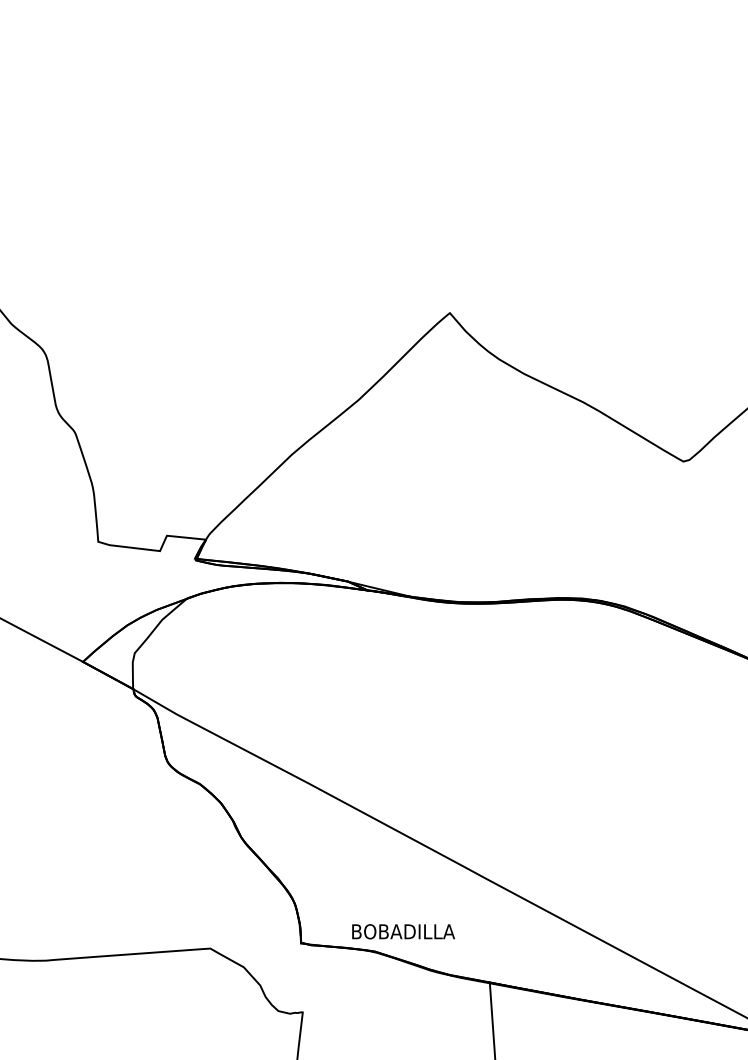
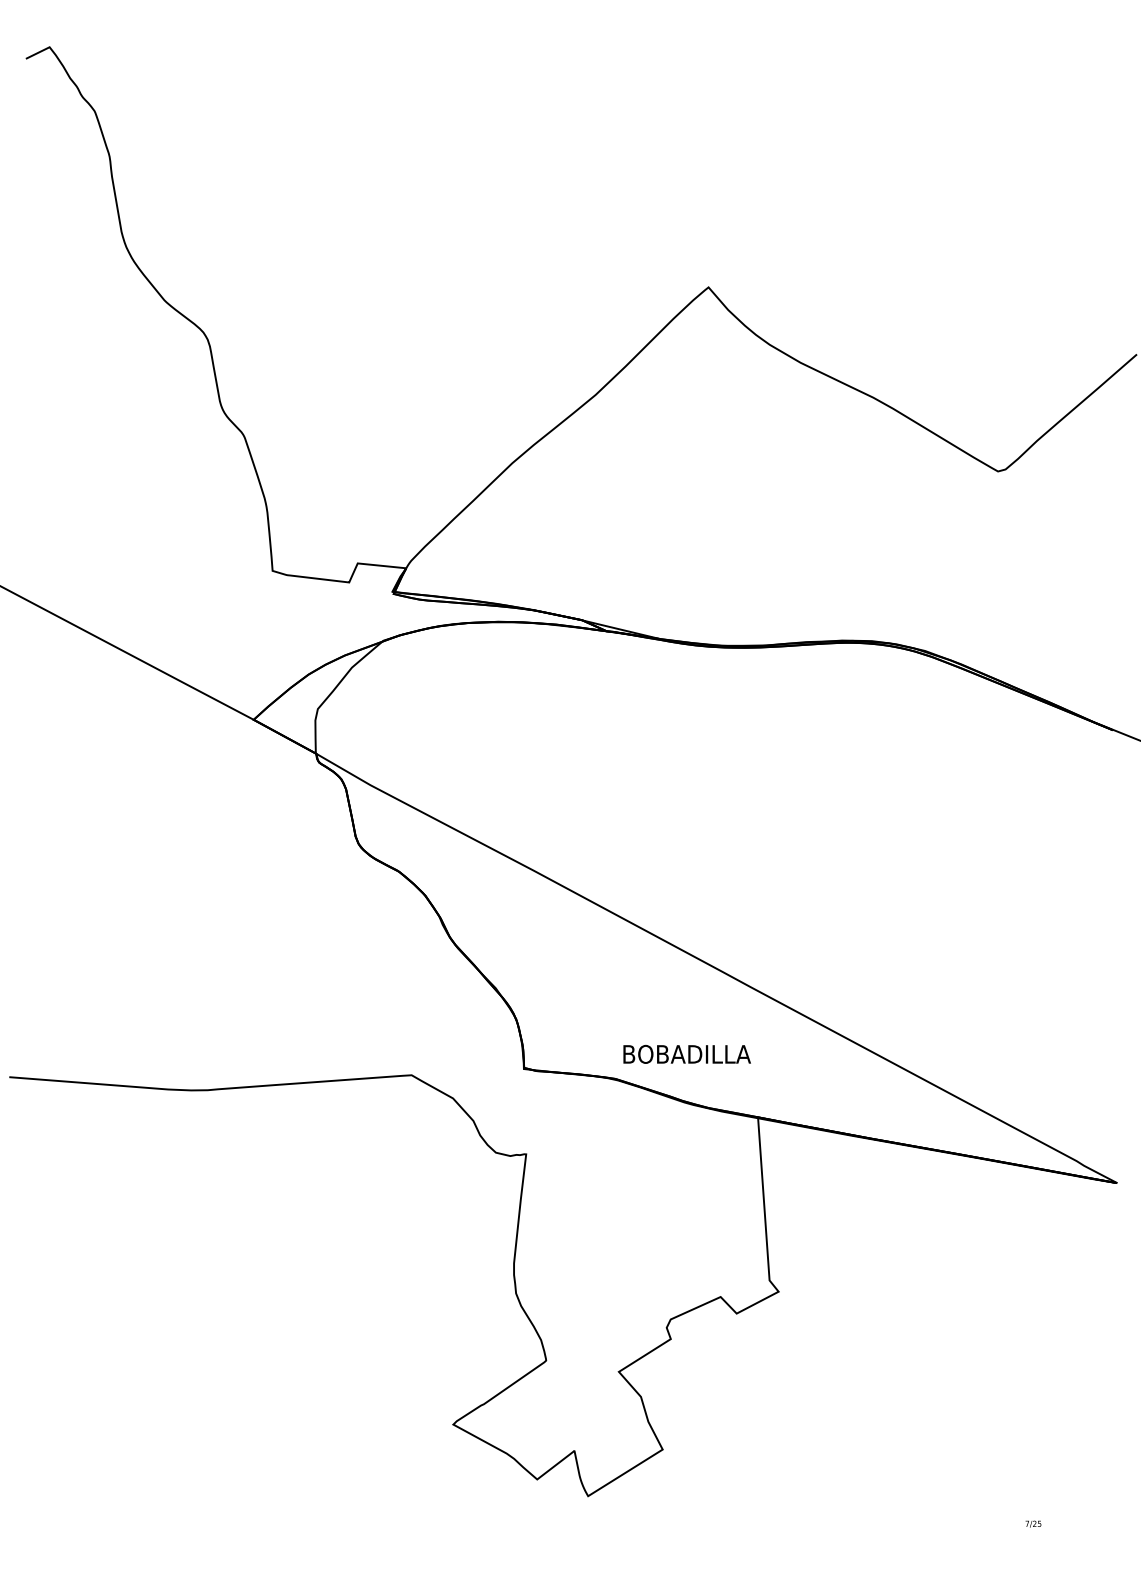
text: (403, 931) -> (686, 1053), moved

